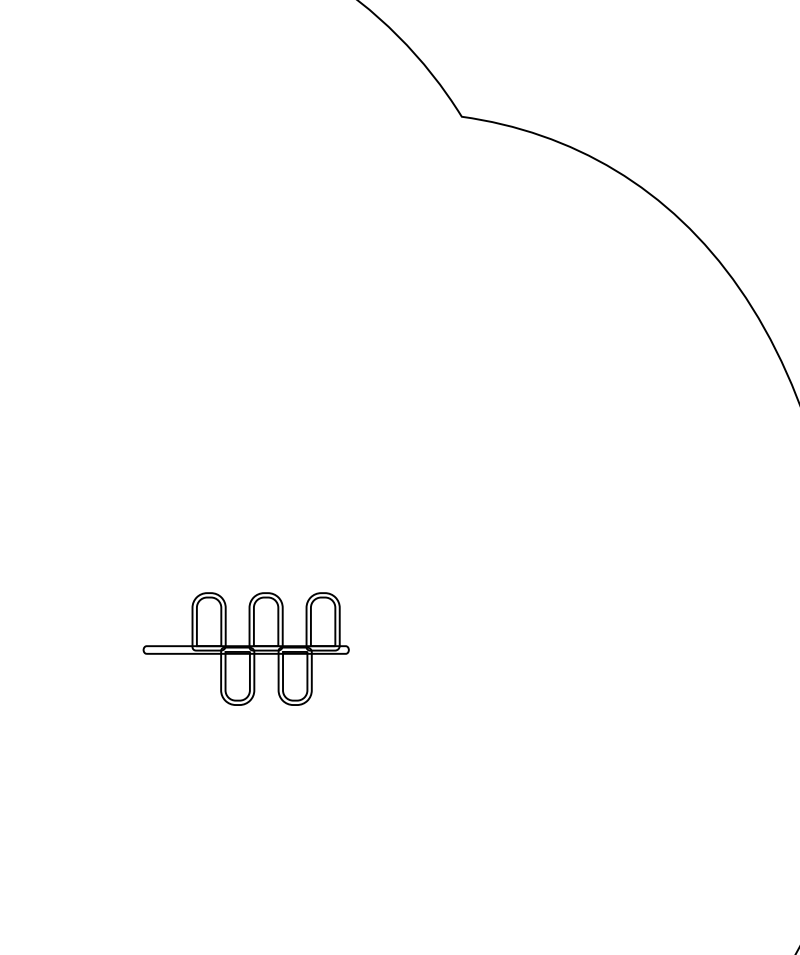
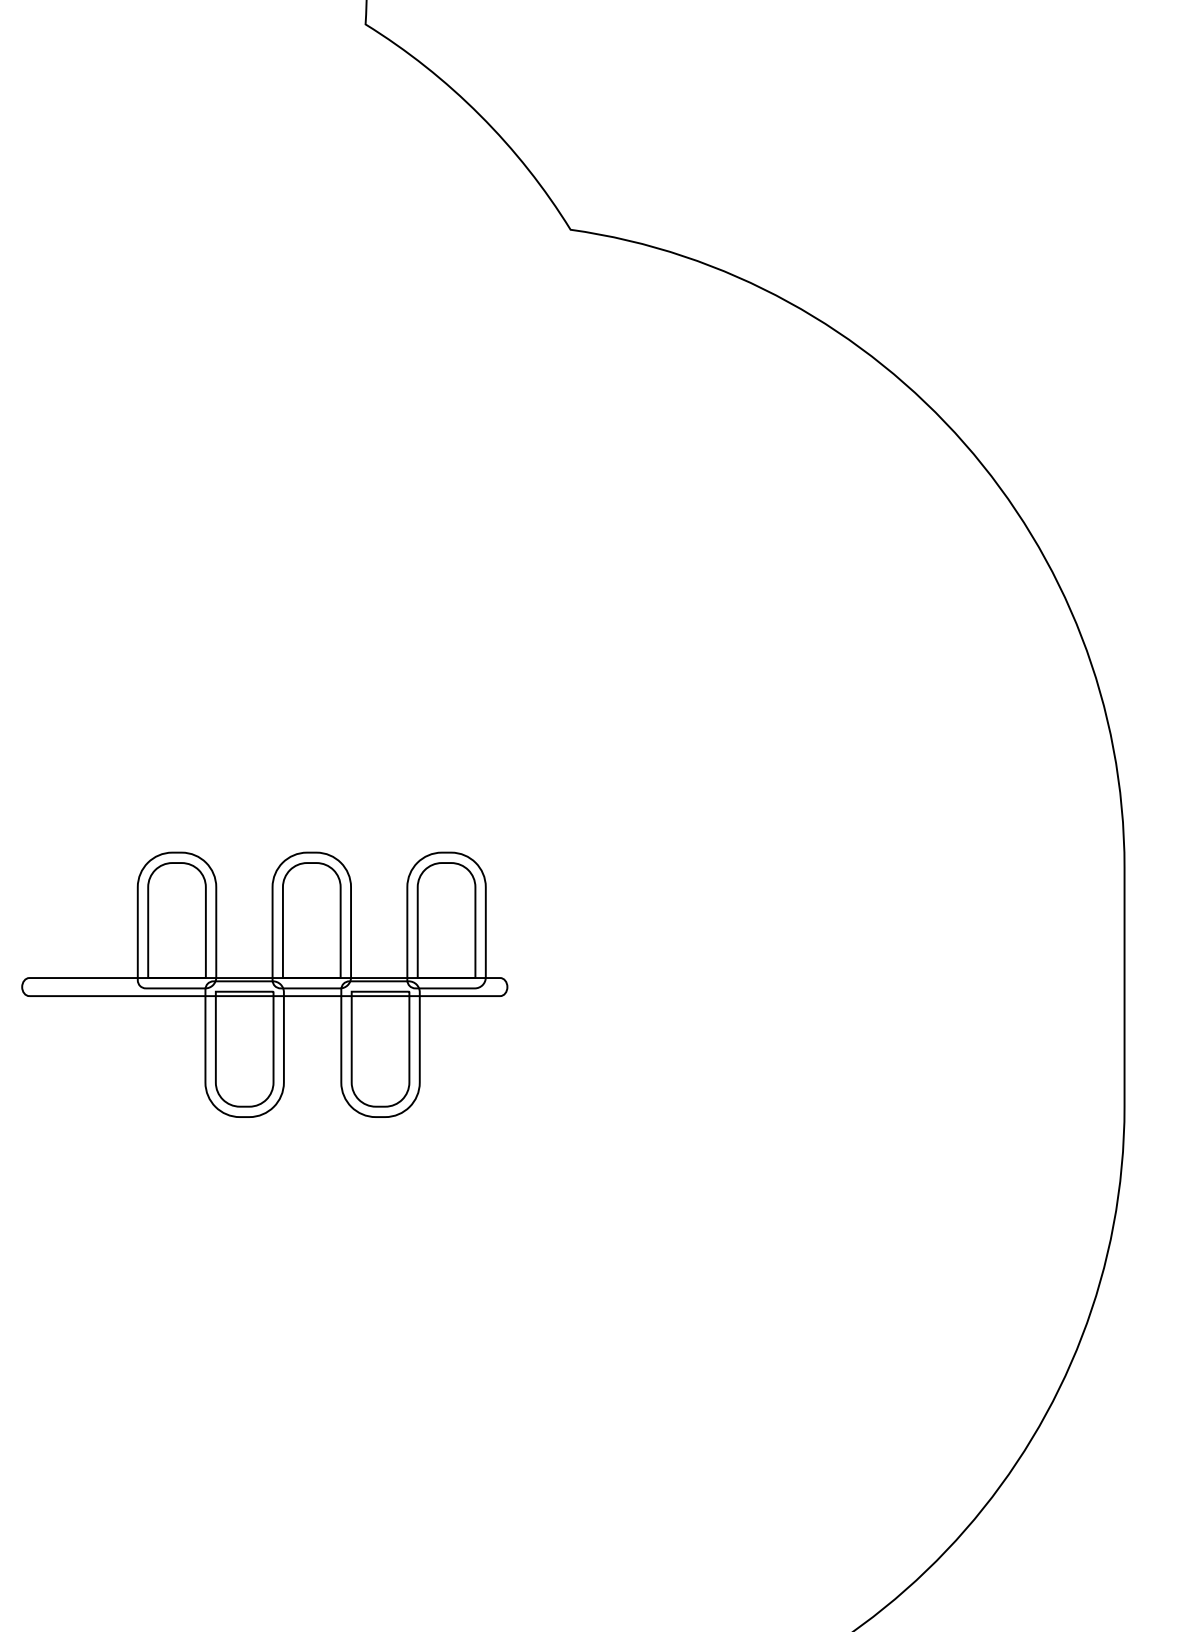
part: (245, 648) -> (264, 984), size x1.67

